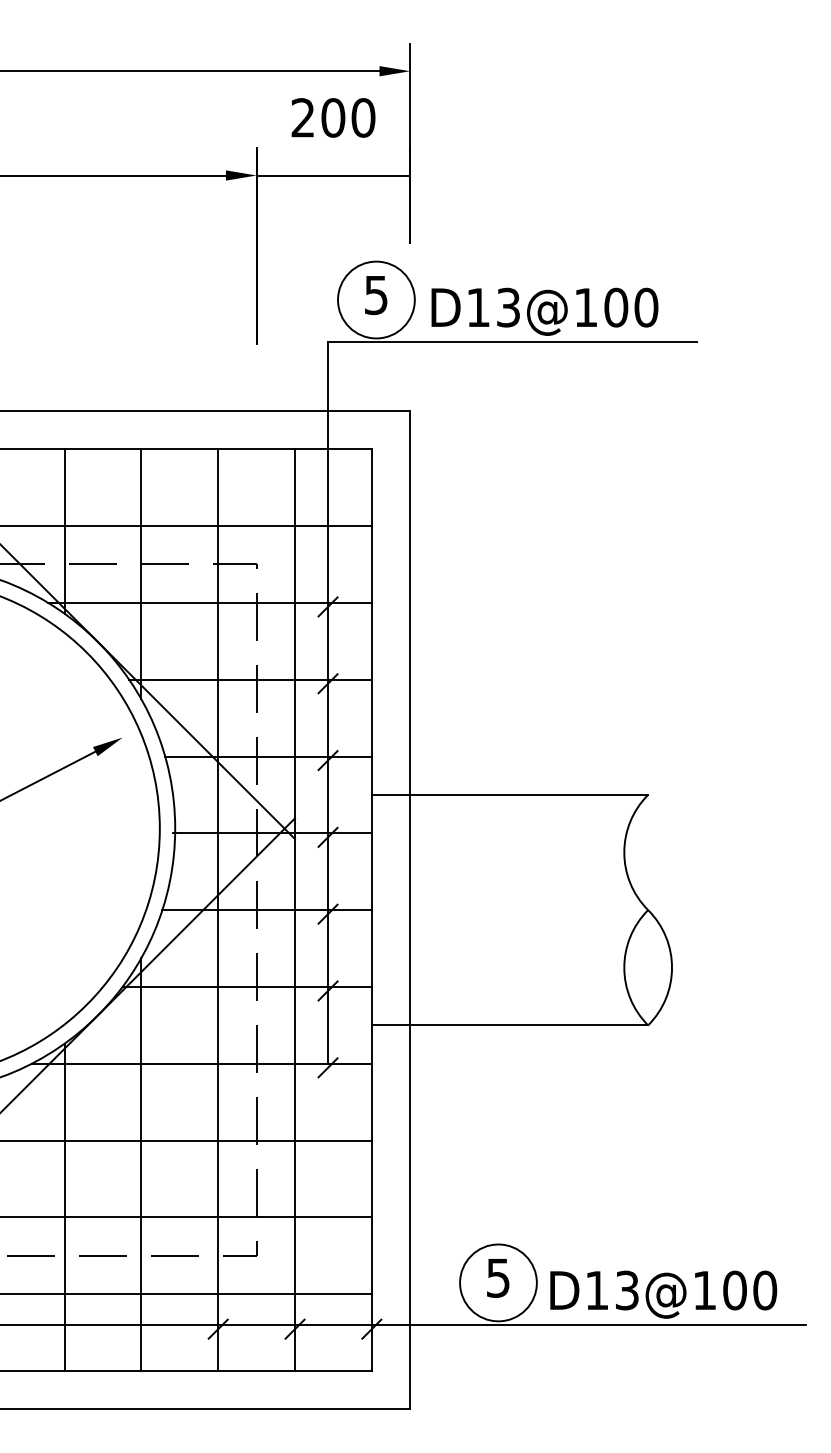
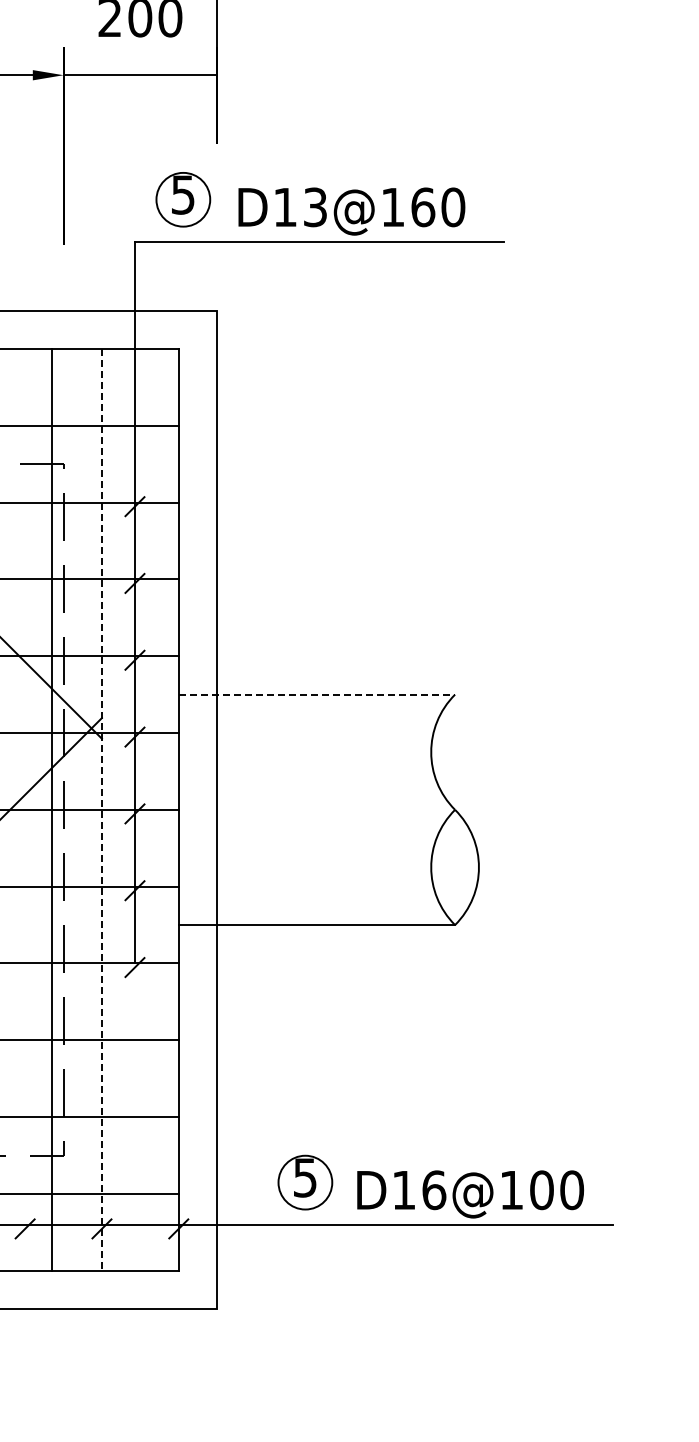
circle: (376, 299) -> (183, 199), size x0.7
text: (616, 307) -> (423, 207), D13@100 -> D13@160
line: (510, 794) -> (317, 694), solid -> dashed
line: (218, 910) -> (52, 810), moved
line: (295, 910) -> (102, 810), solid -> dashed
circle: (498, 1282) -> (305, 1182), size x0.7
text: (627, 1290) -> (434, 1190), D13@100 -> D16@100

